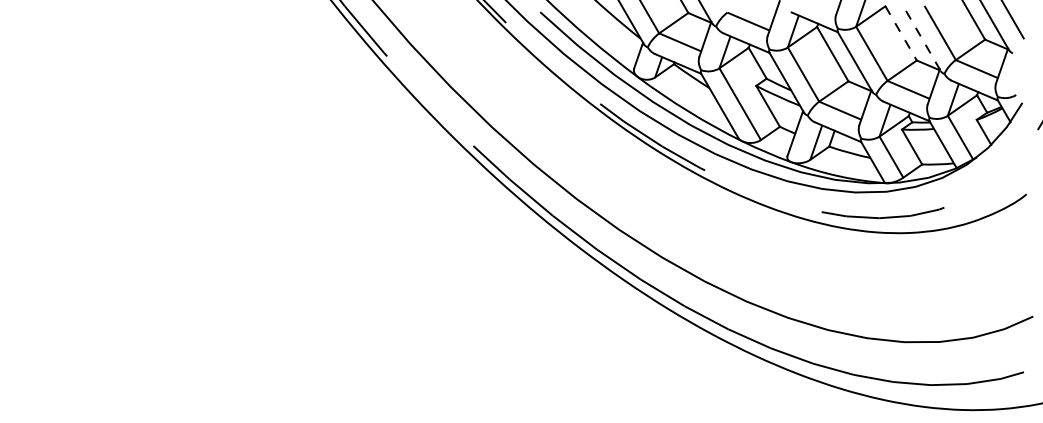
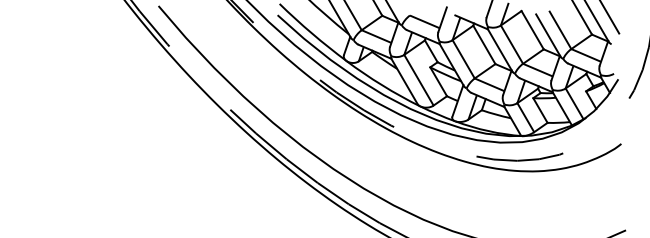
line: (901, 33) -> (532, 30), dashed -> solid
line: (923, 41) -> (548, 35), dashed -> solid

